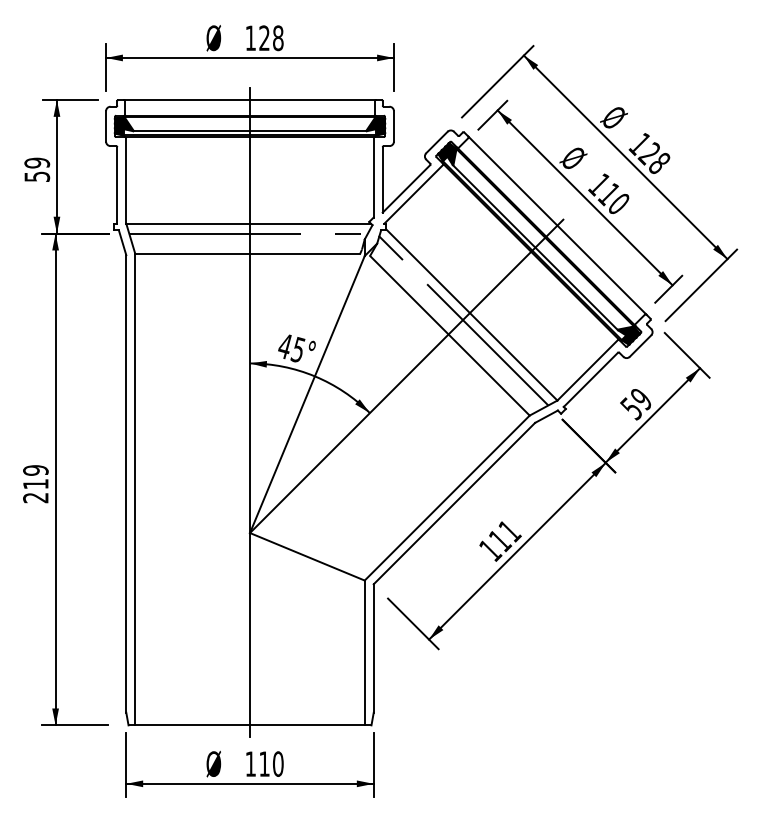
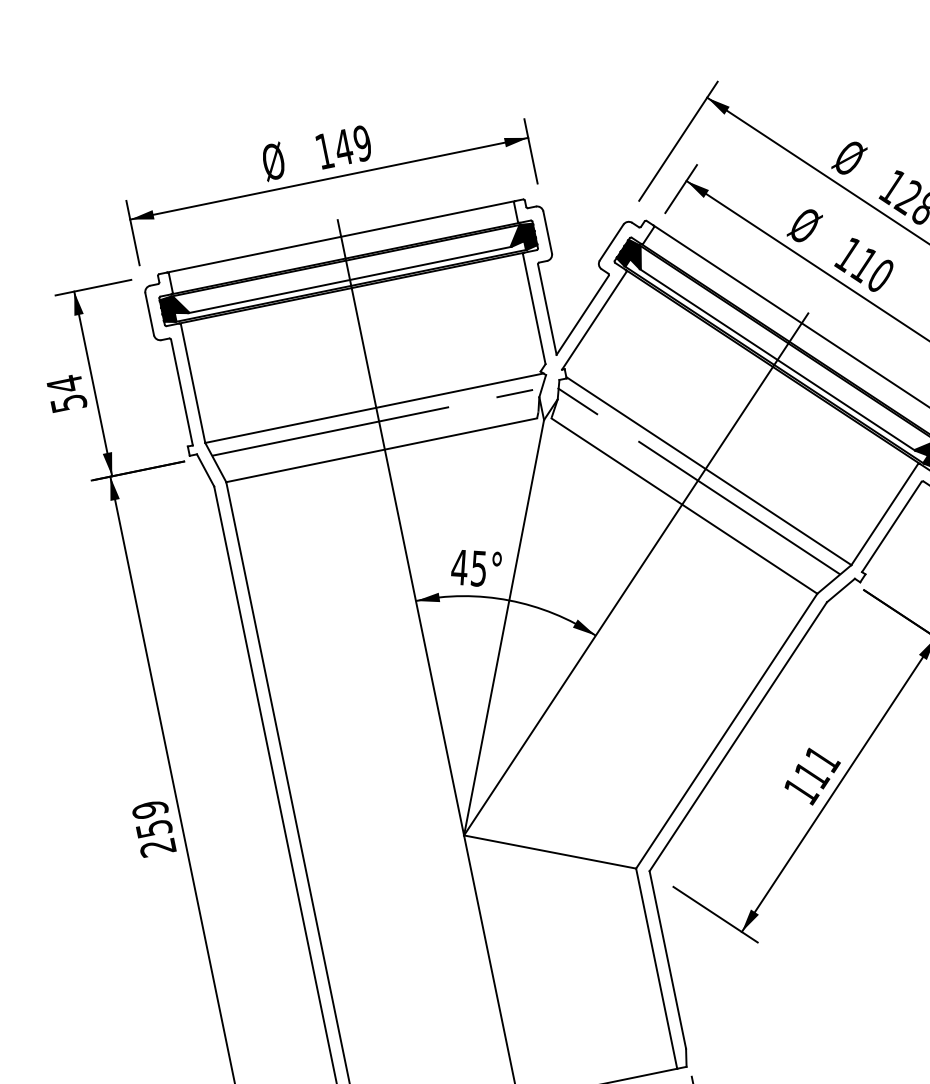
text: (270, 38) -> (352, 146), 128 -> 149
text: (37, 162) -> (65, 383), 59 -> 54
text: (35, 484) -> (153, 829), 219 -> 259

